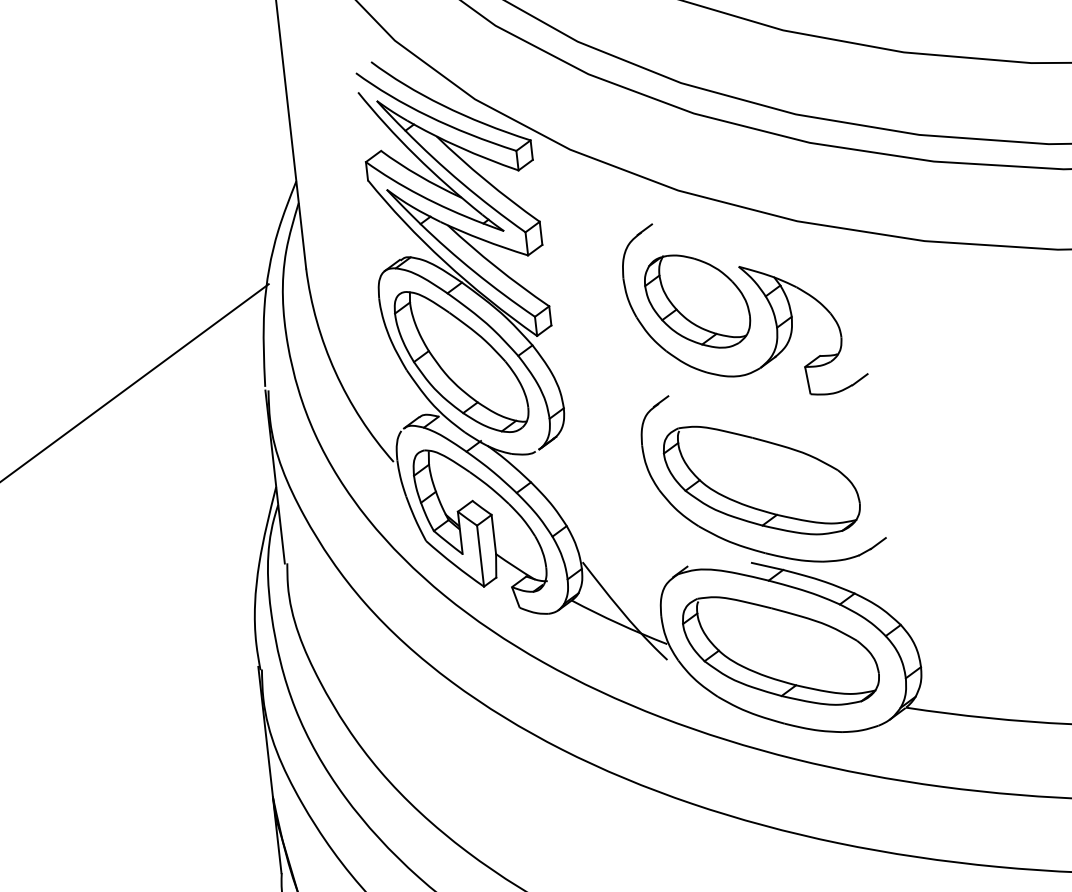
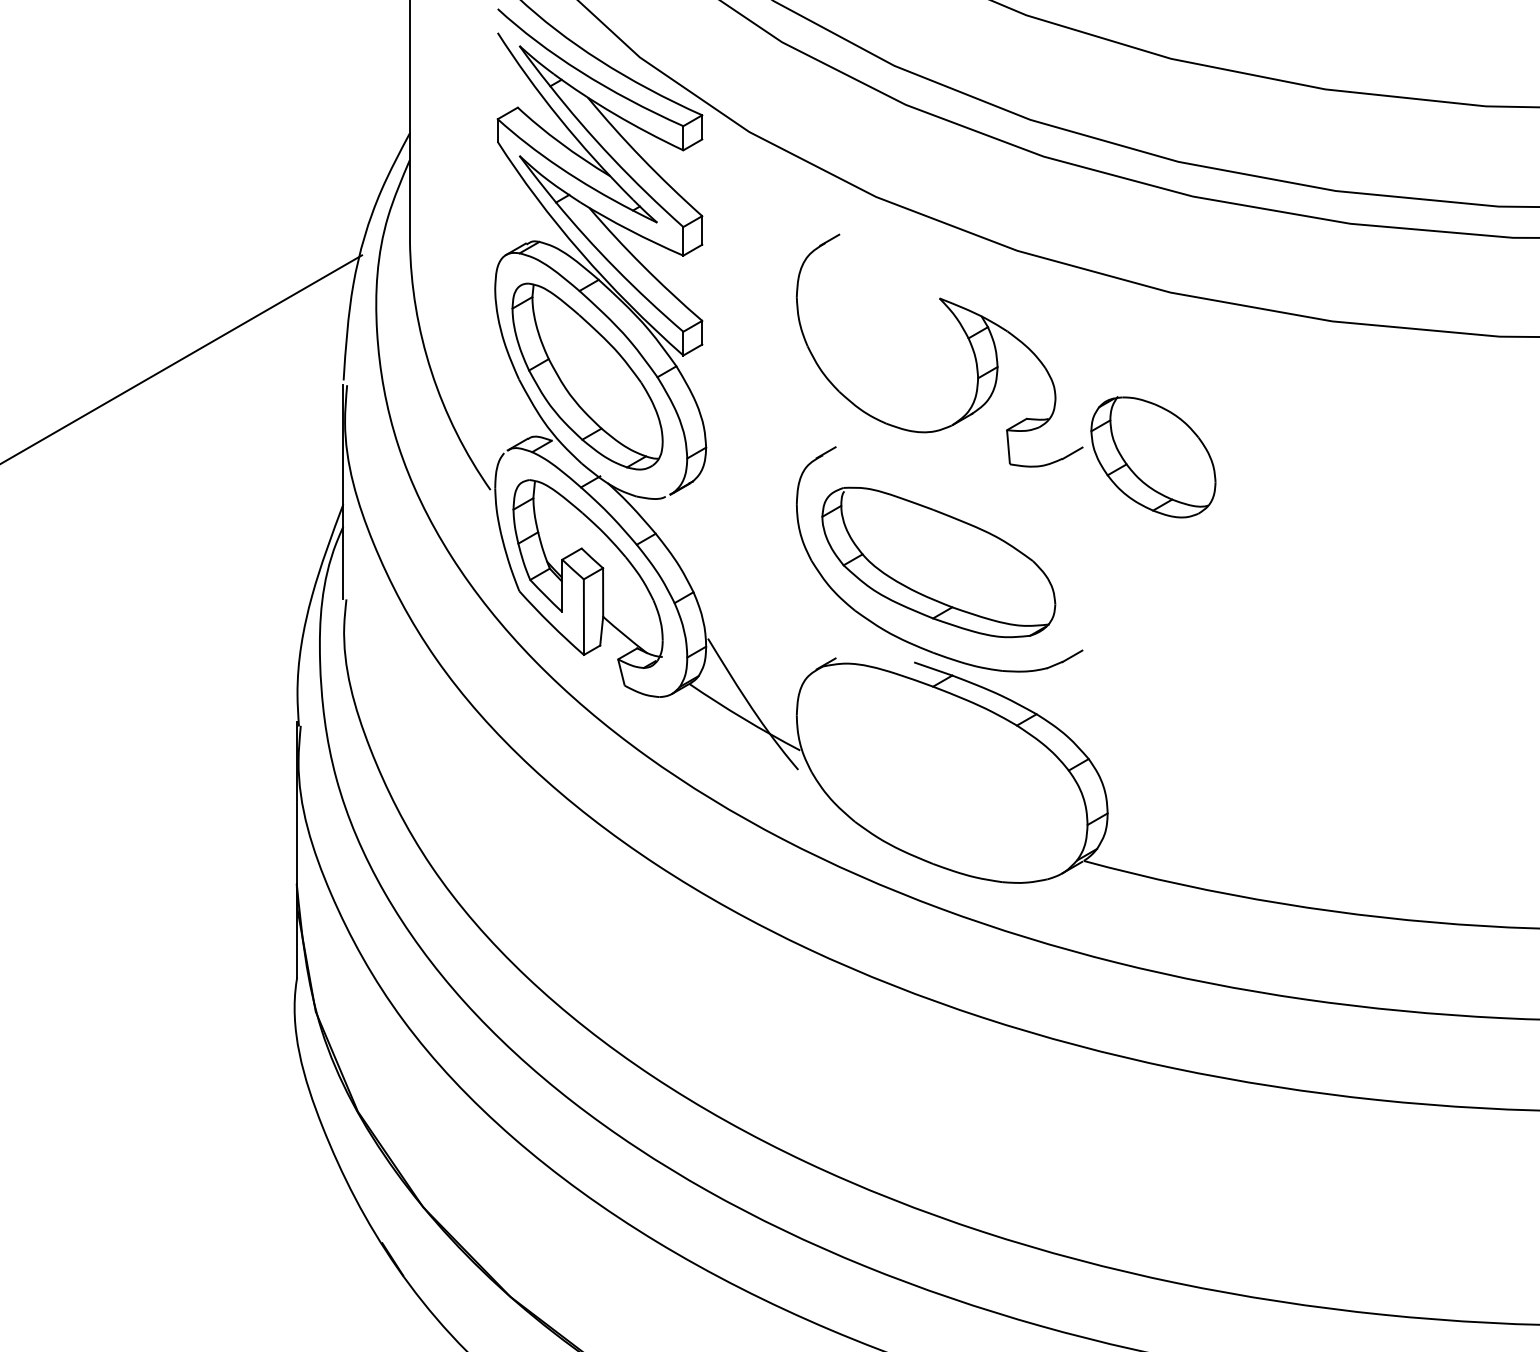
part: (697, 301) -> (1153, 457), moved
part: (780, 650) -> (938, 773), removed

